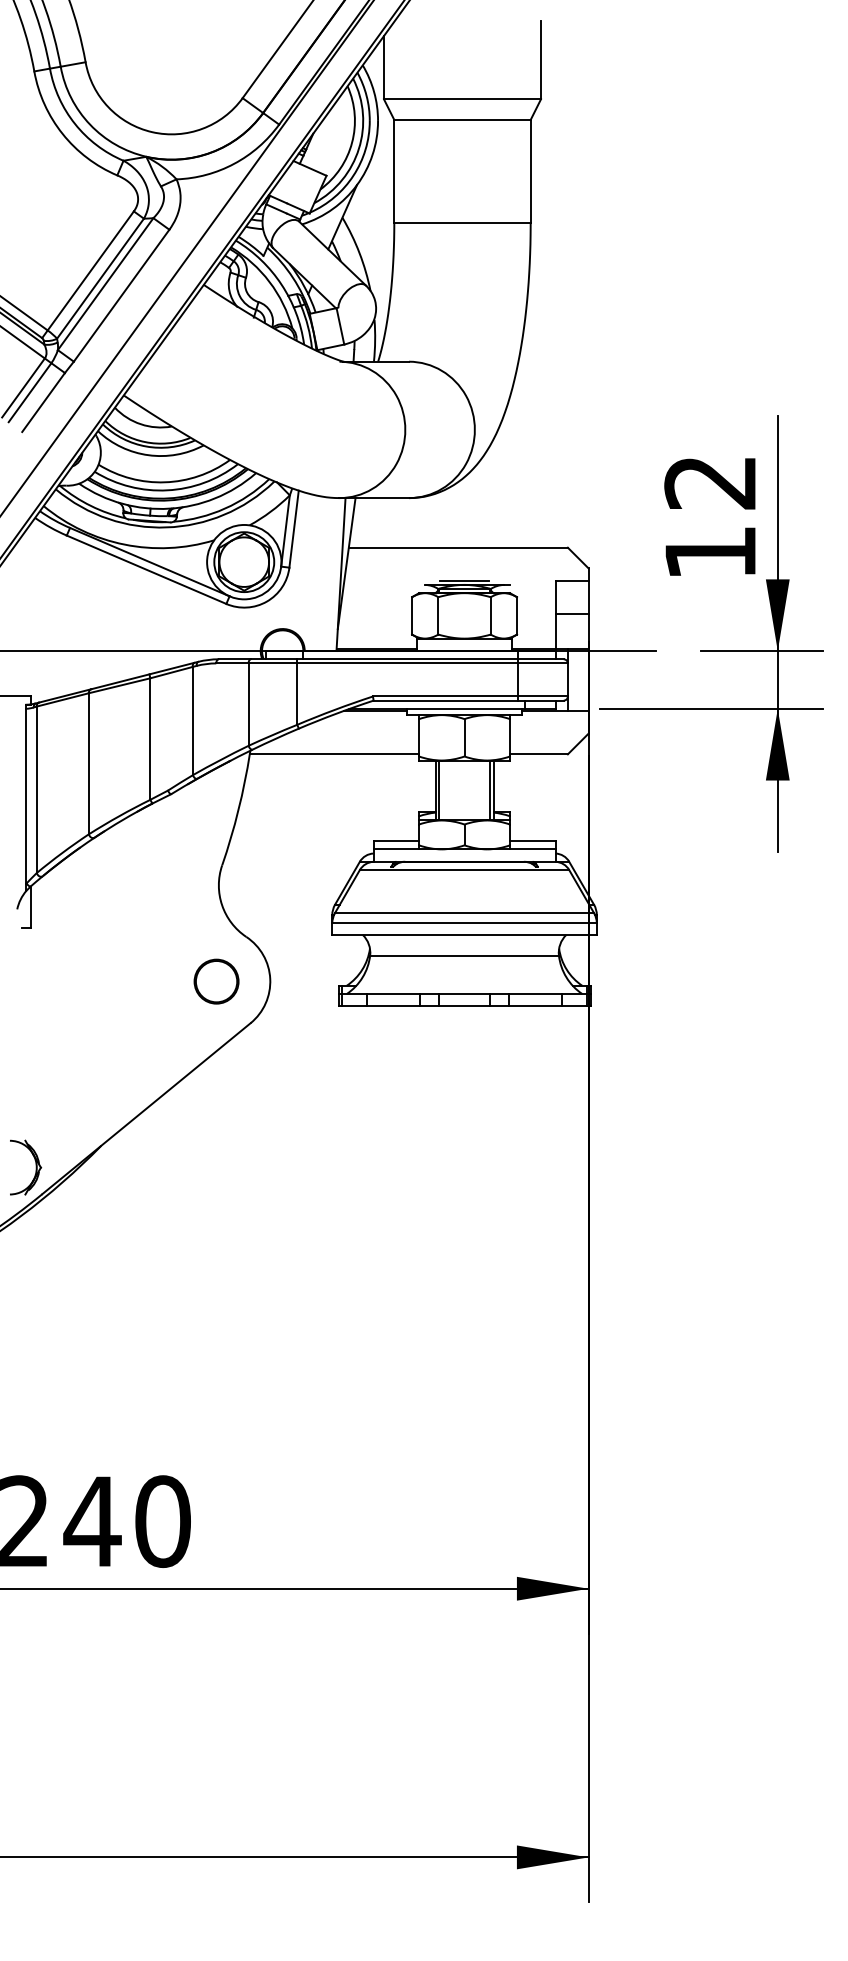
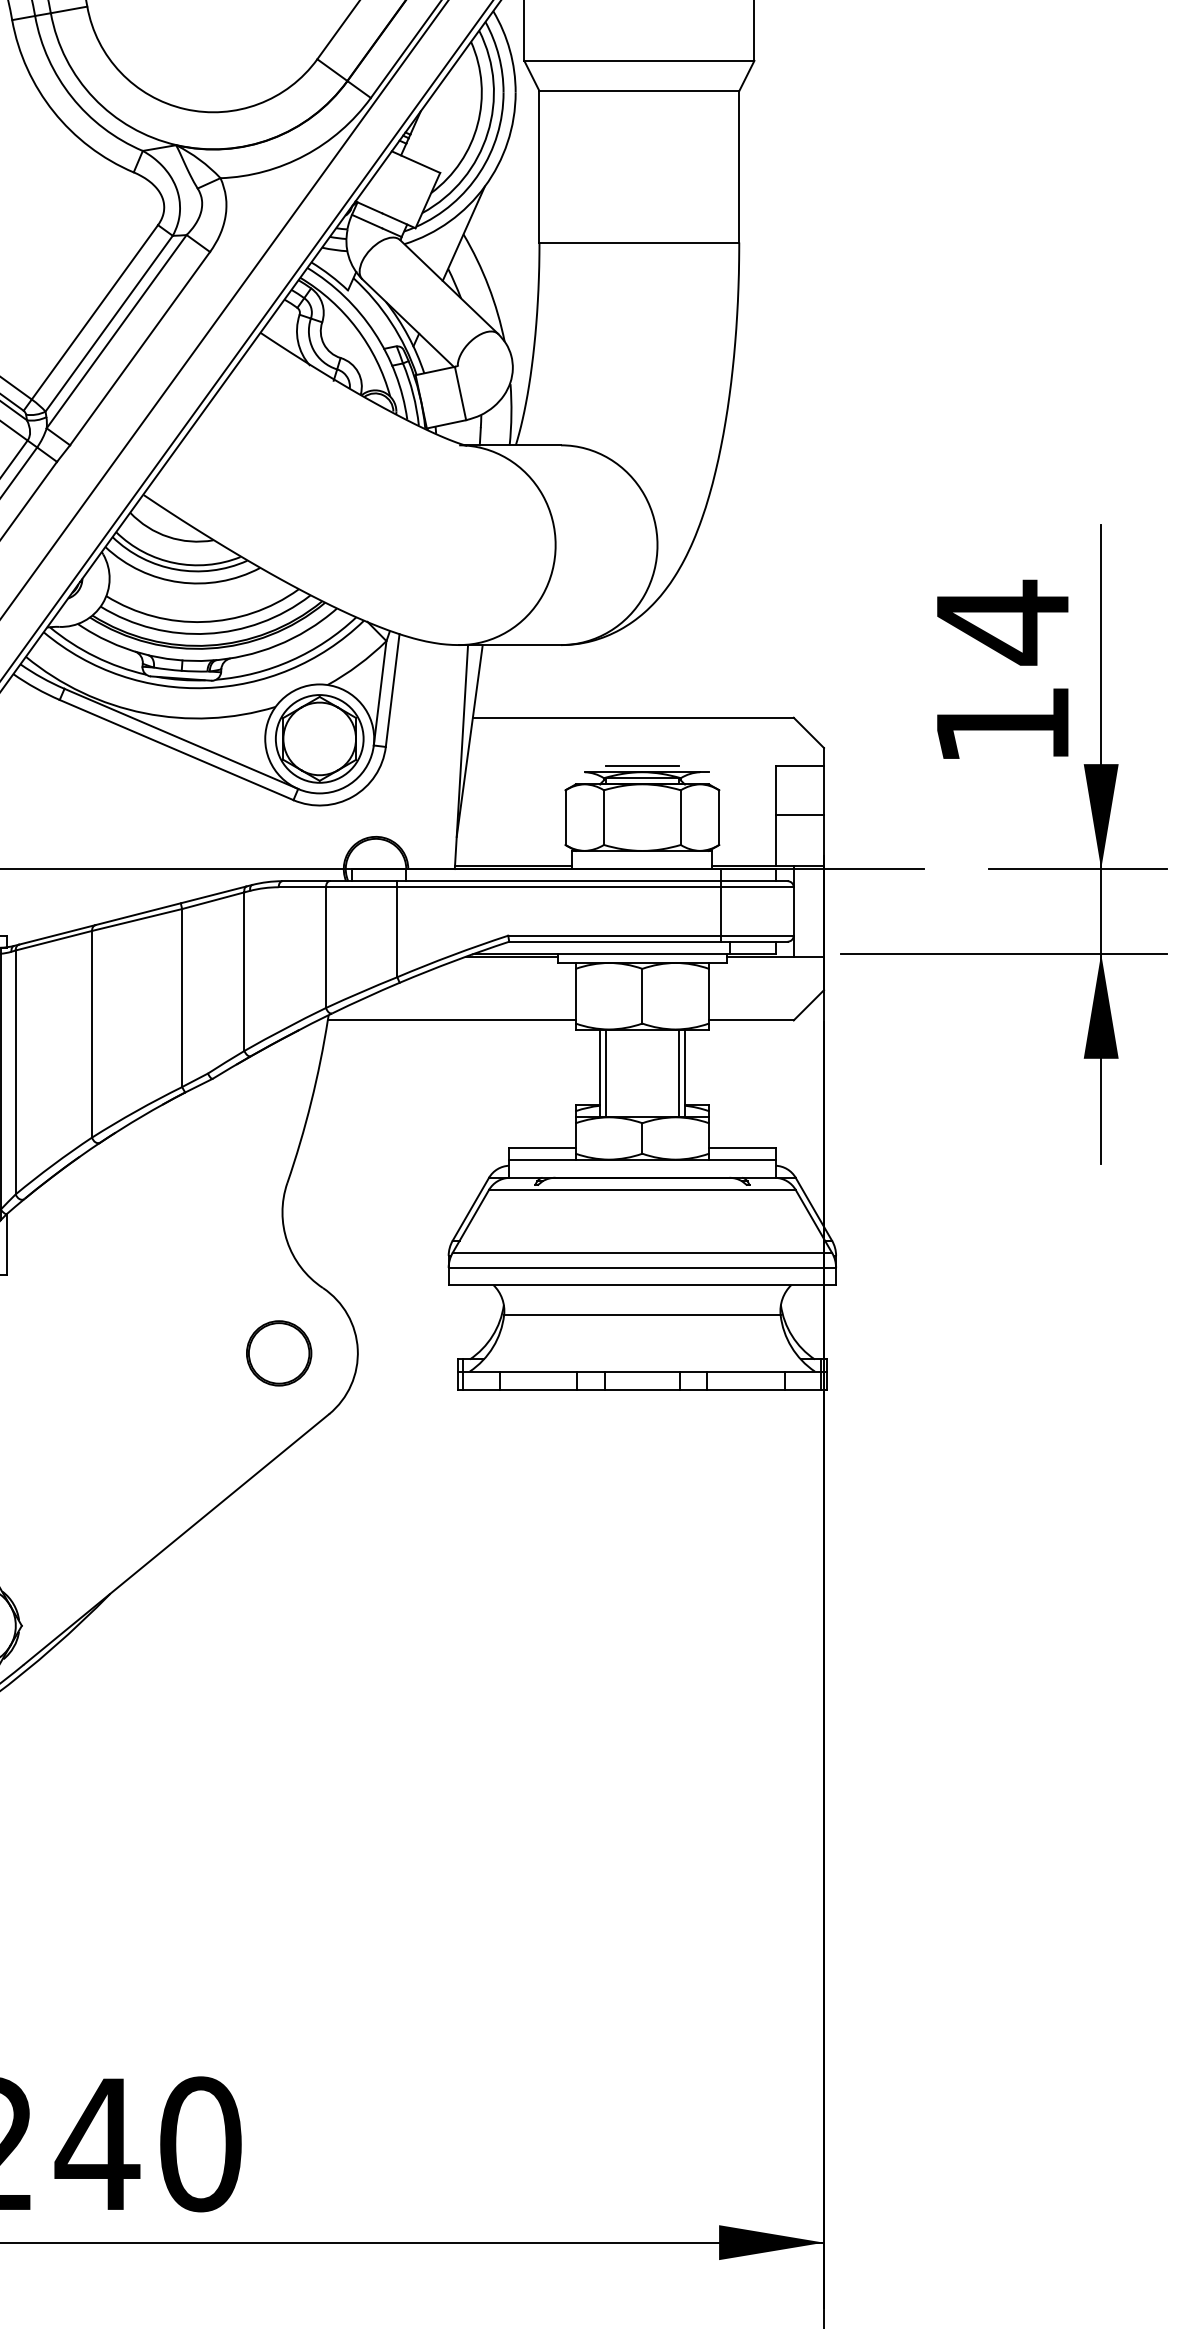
text: (709, 482) -> (1001, 622), 12 -> 14

